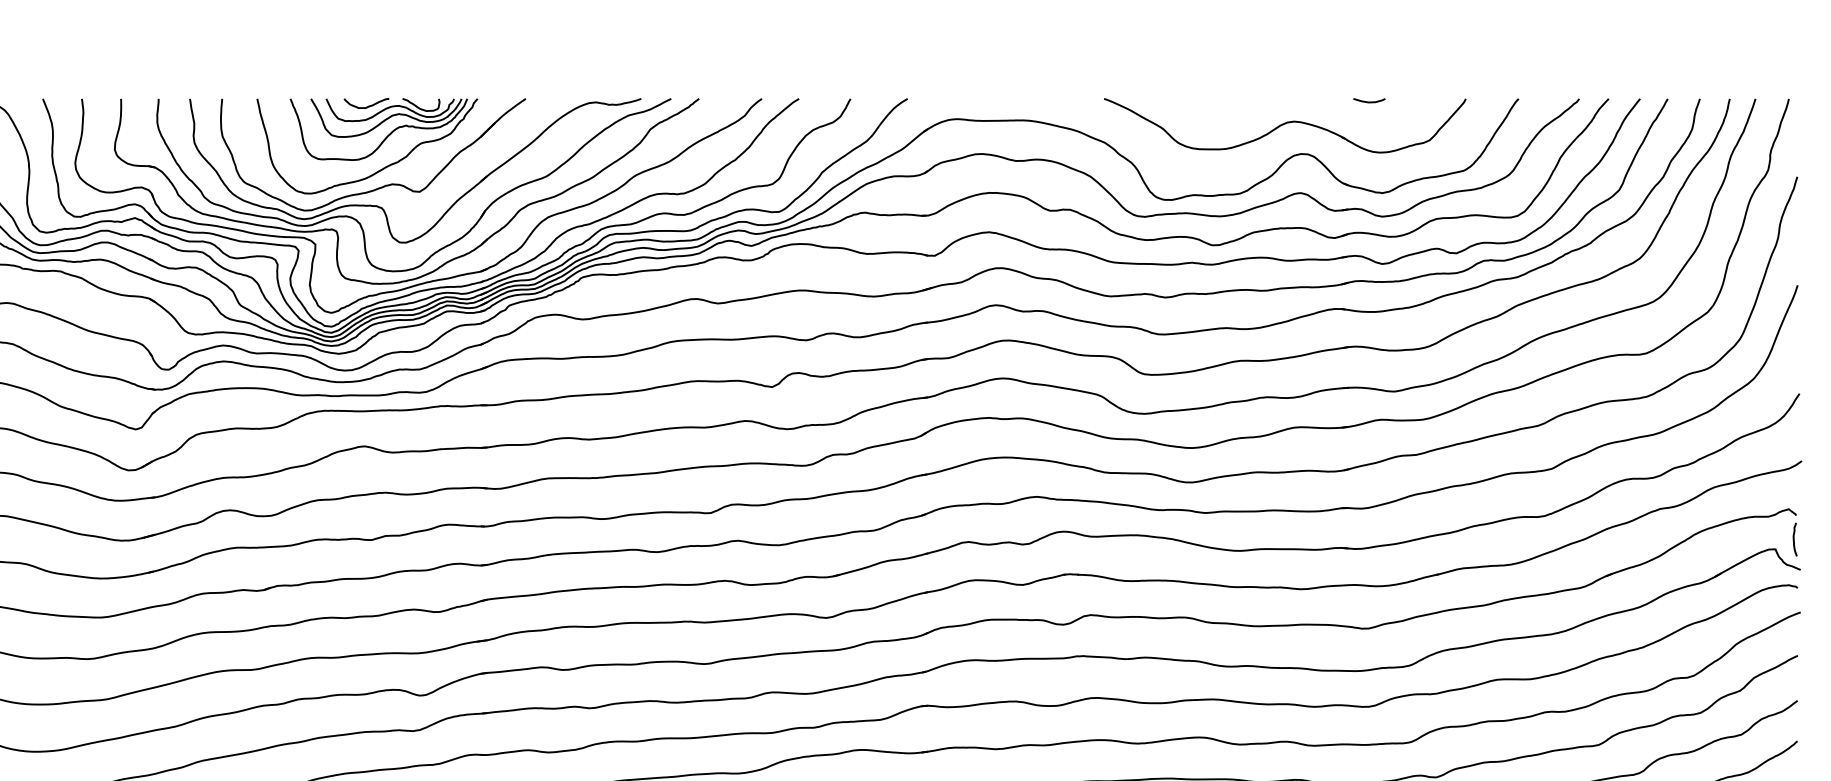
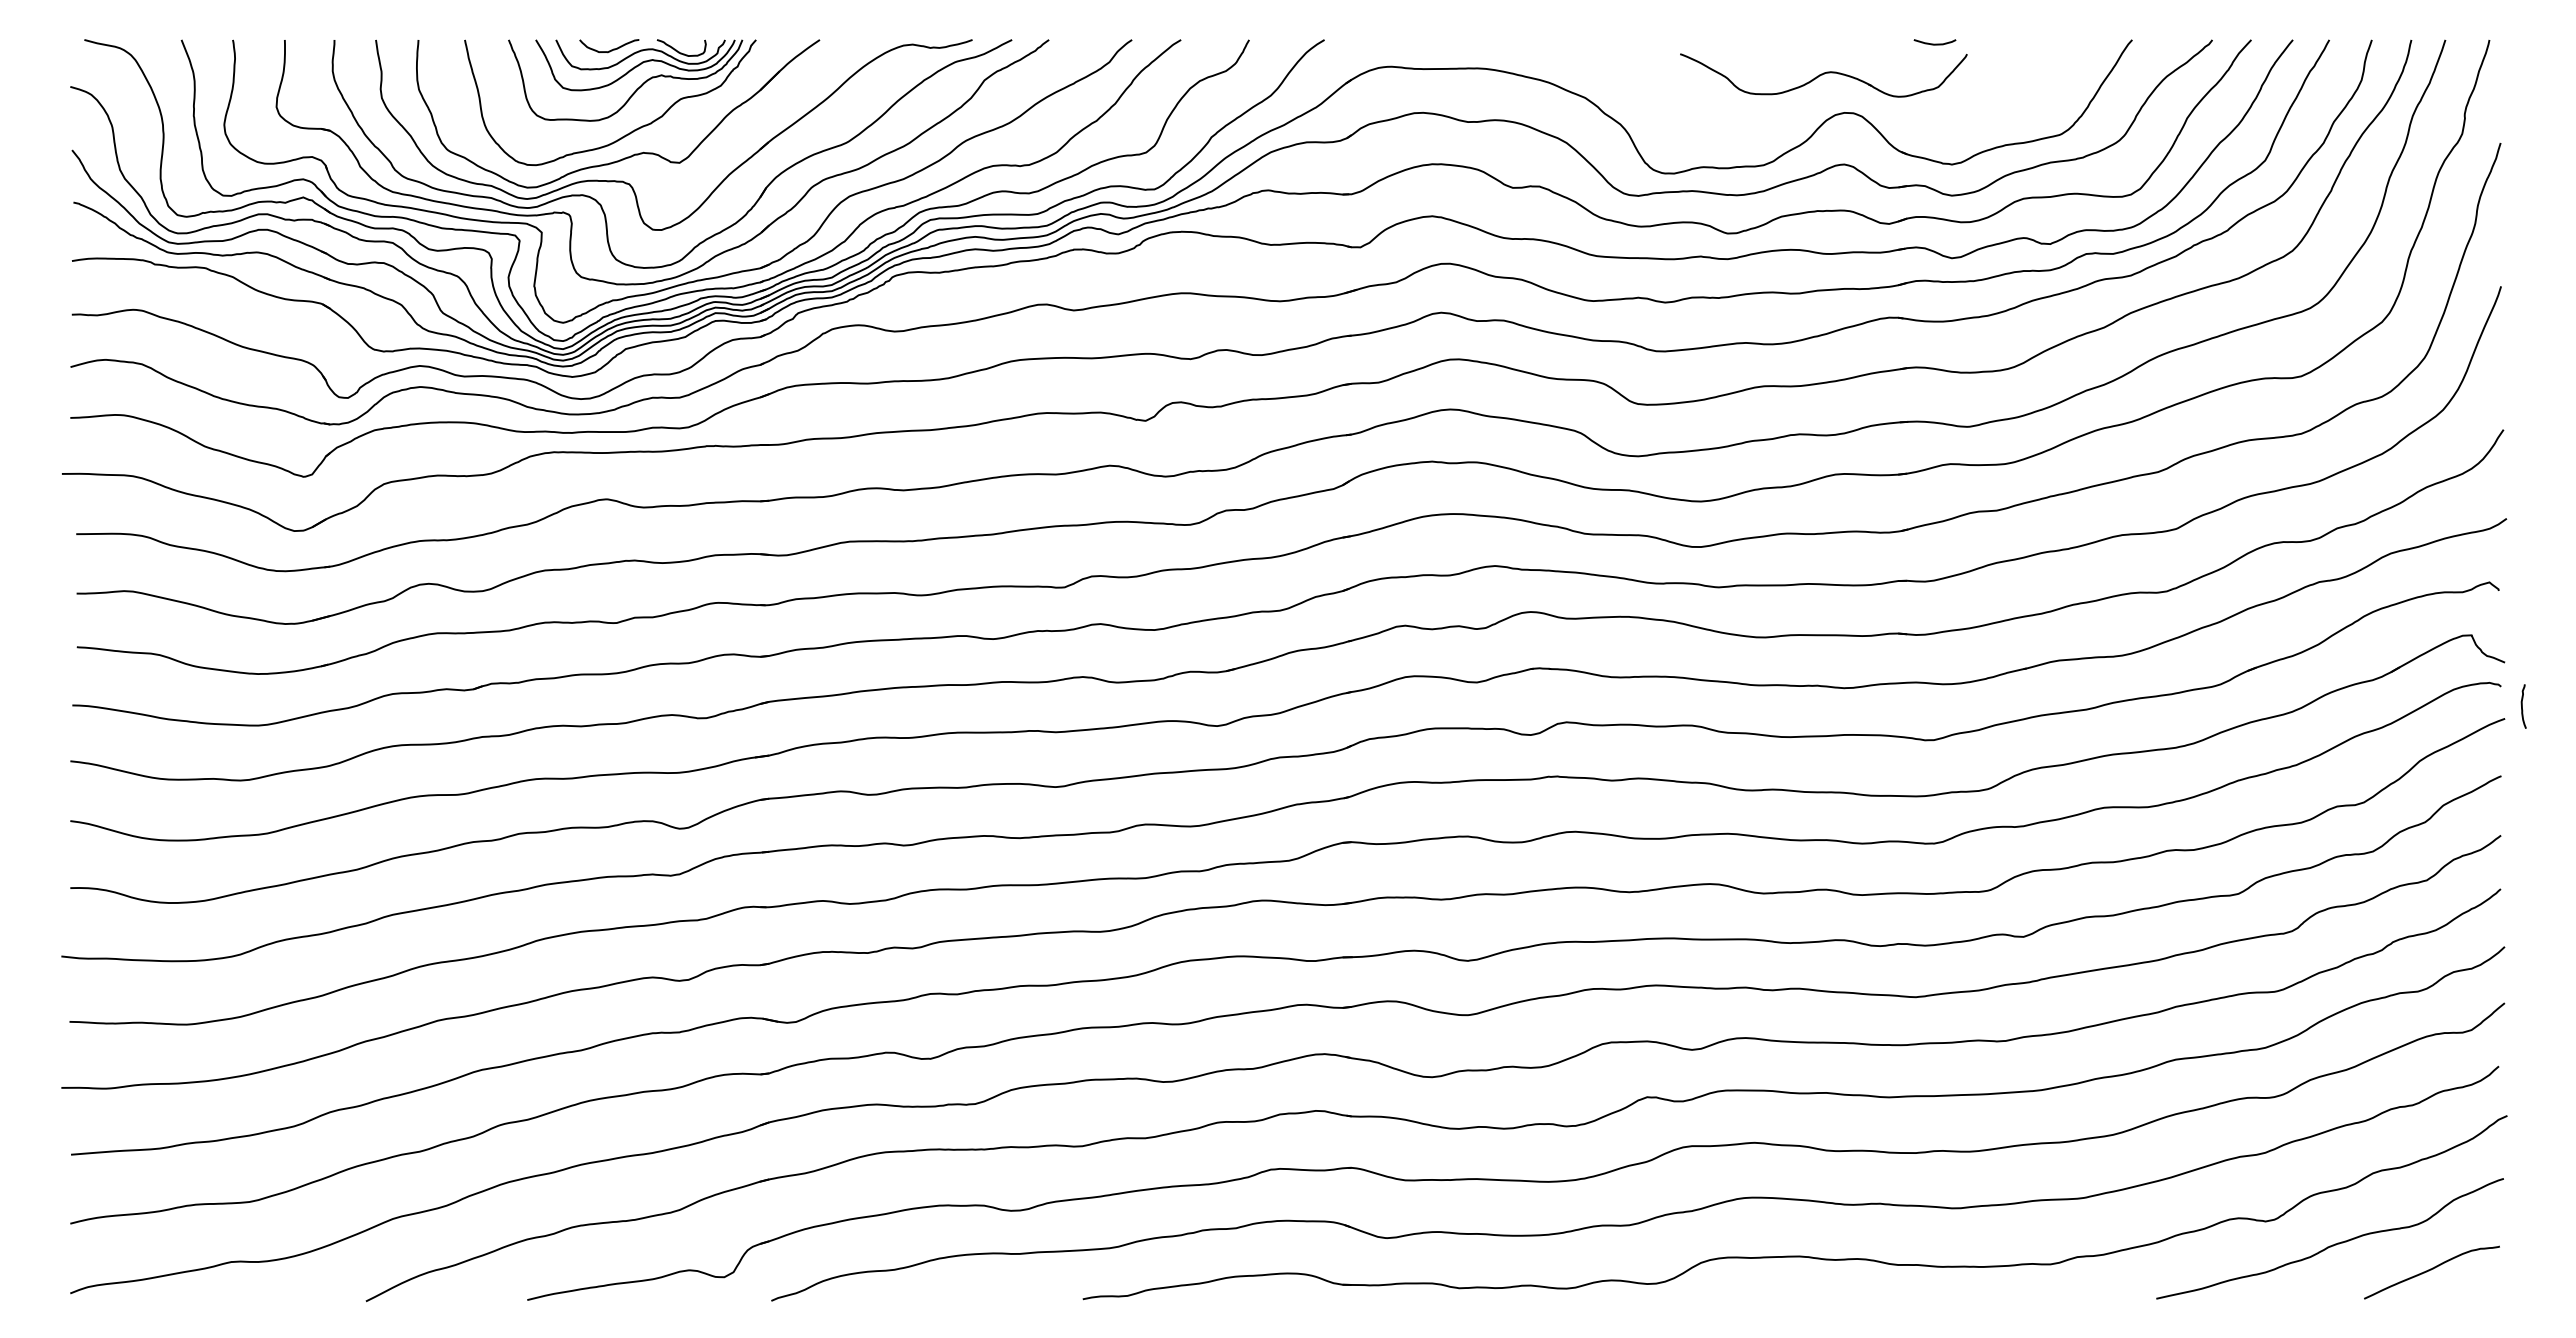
part: (1285, 125) -> (1823, 75), size x0.6
curve: (1794, 539) -> (2522, 706), moved

